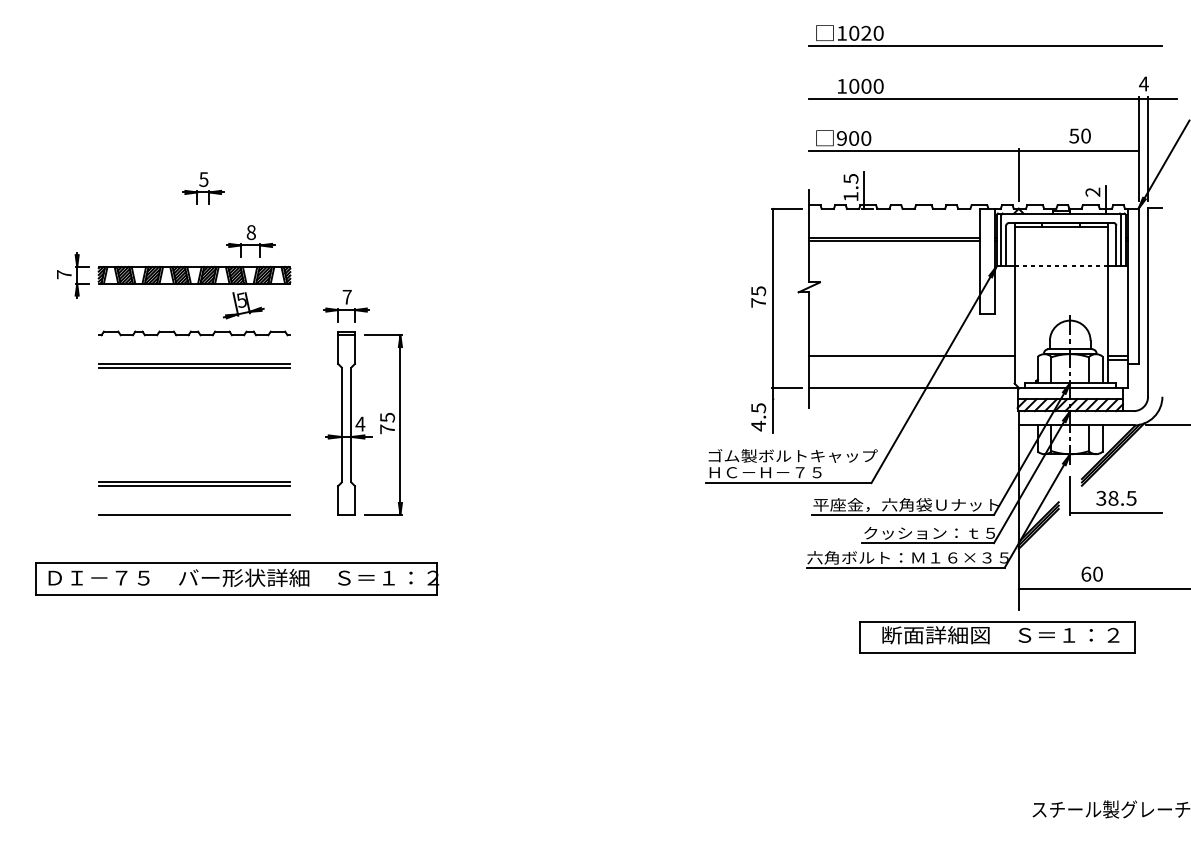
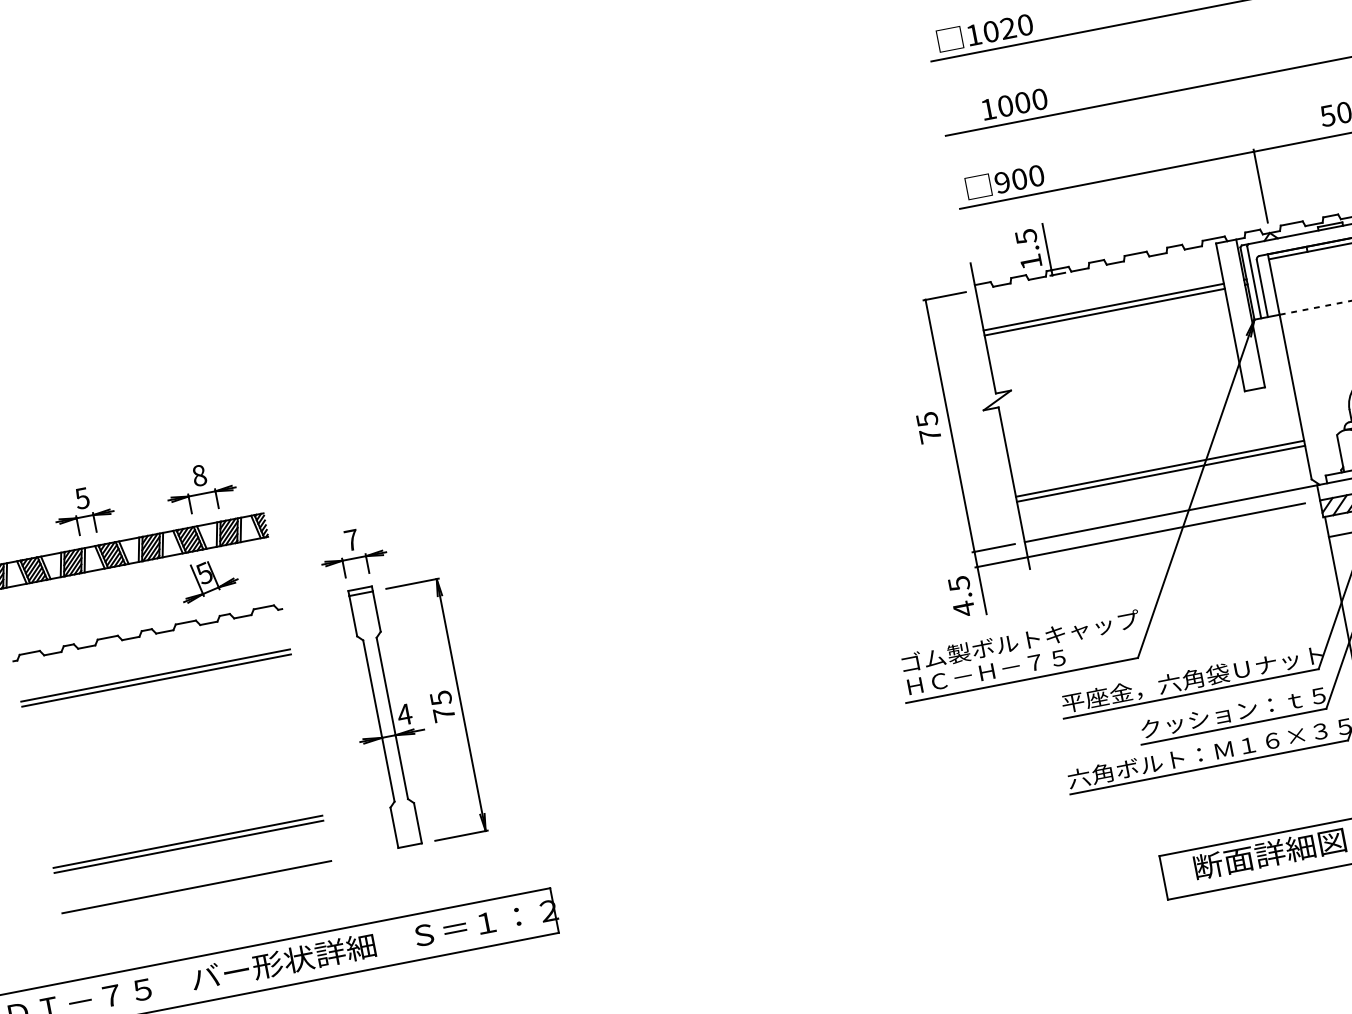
part: (203, 188) -> (84, 511), moved
line: (911, 359) -> (1160, 473), added
line: (888, 399) -> (1139, 536), added

